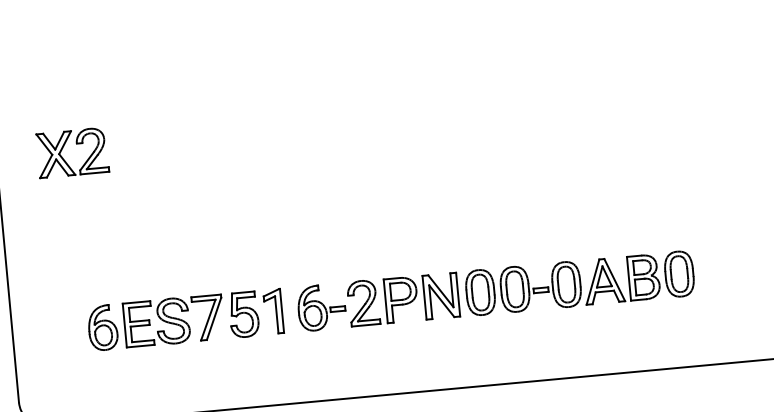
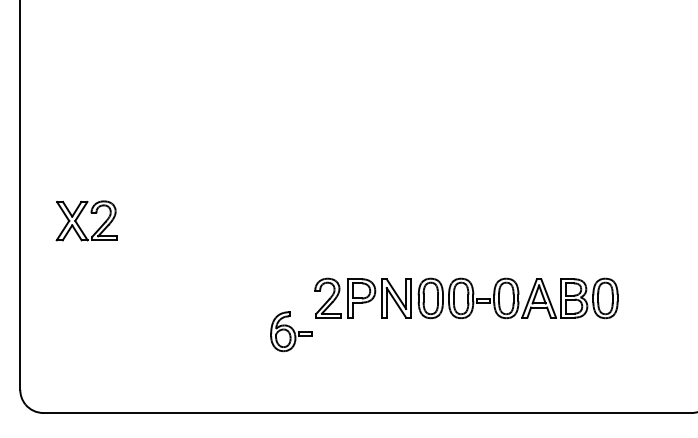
part: (63, 148) -> (79, 216), moved
part: (521, 288) -> (466, 298), moved
part: (185, 320) -> (171, 331), removed

